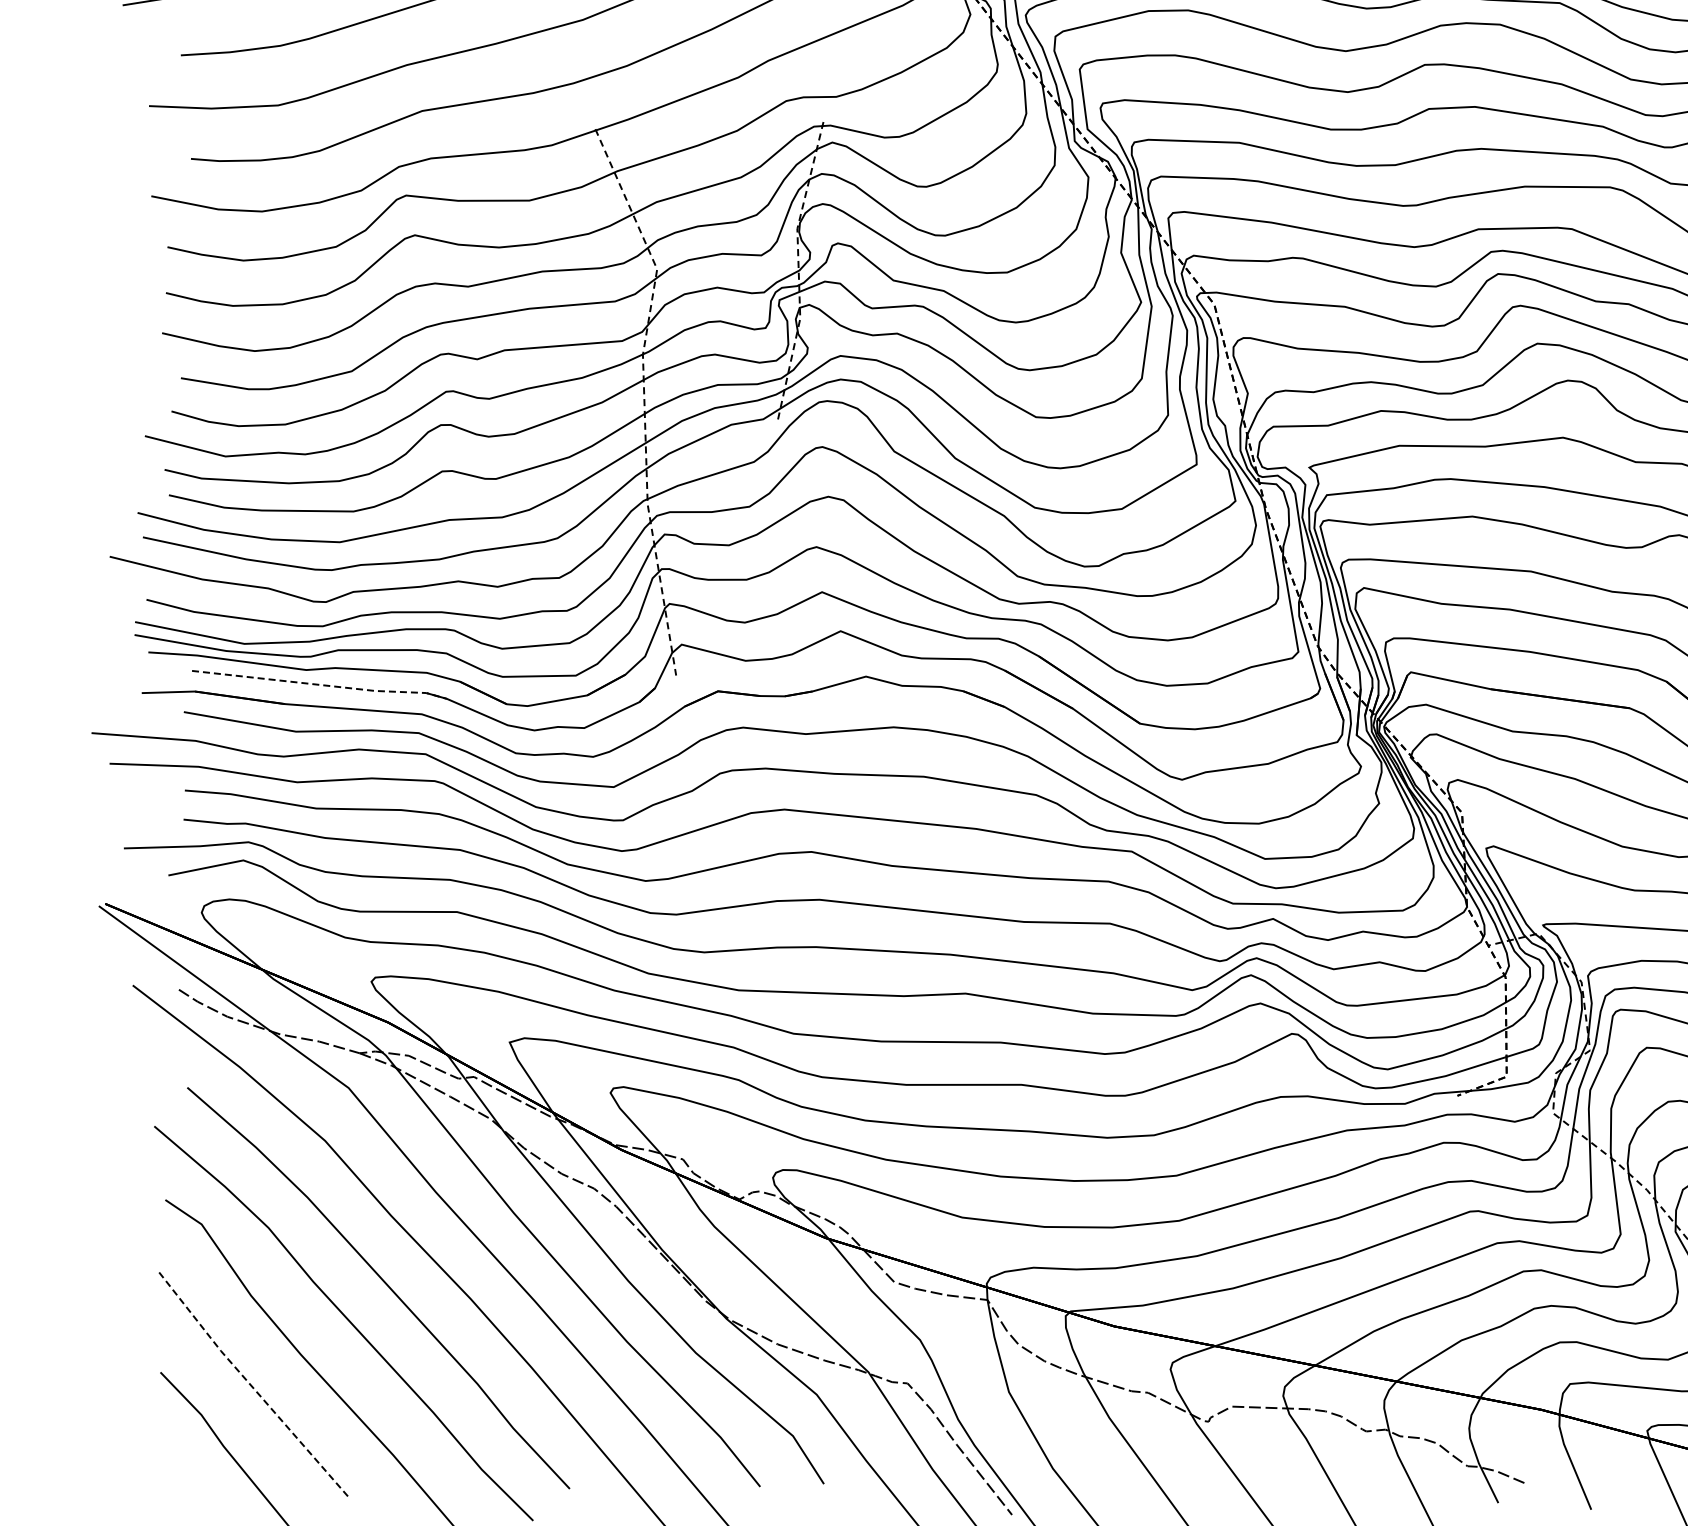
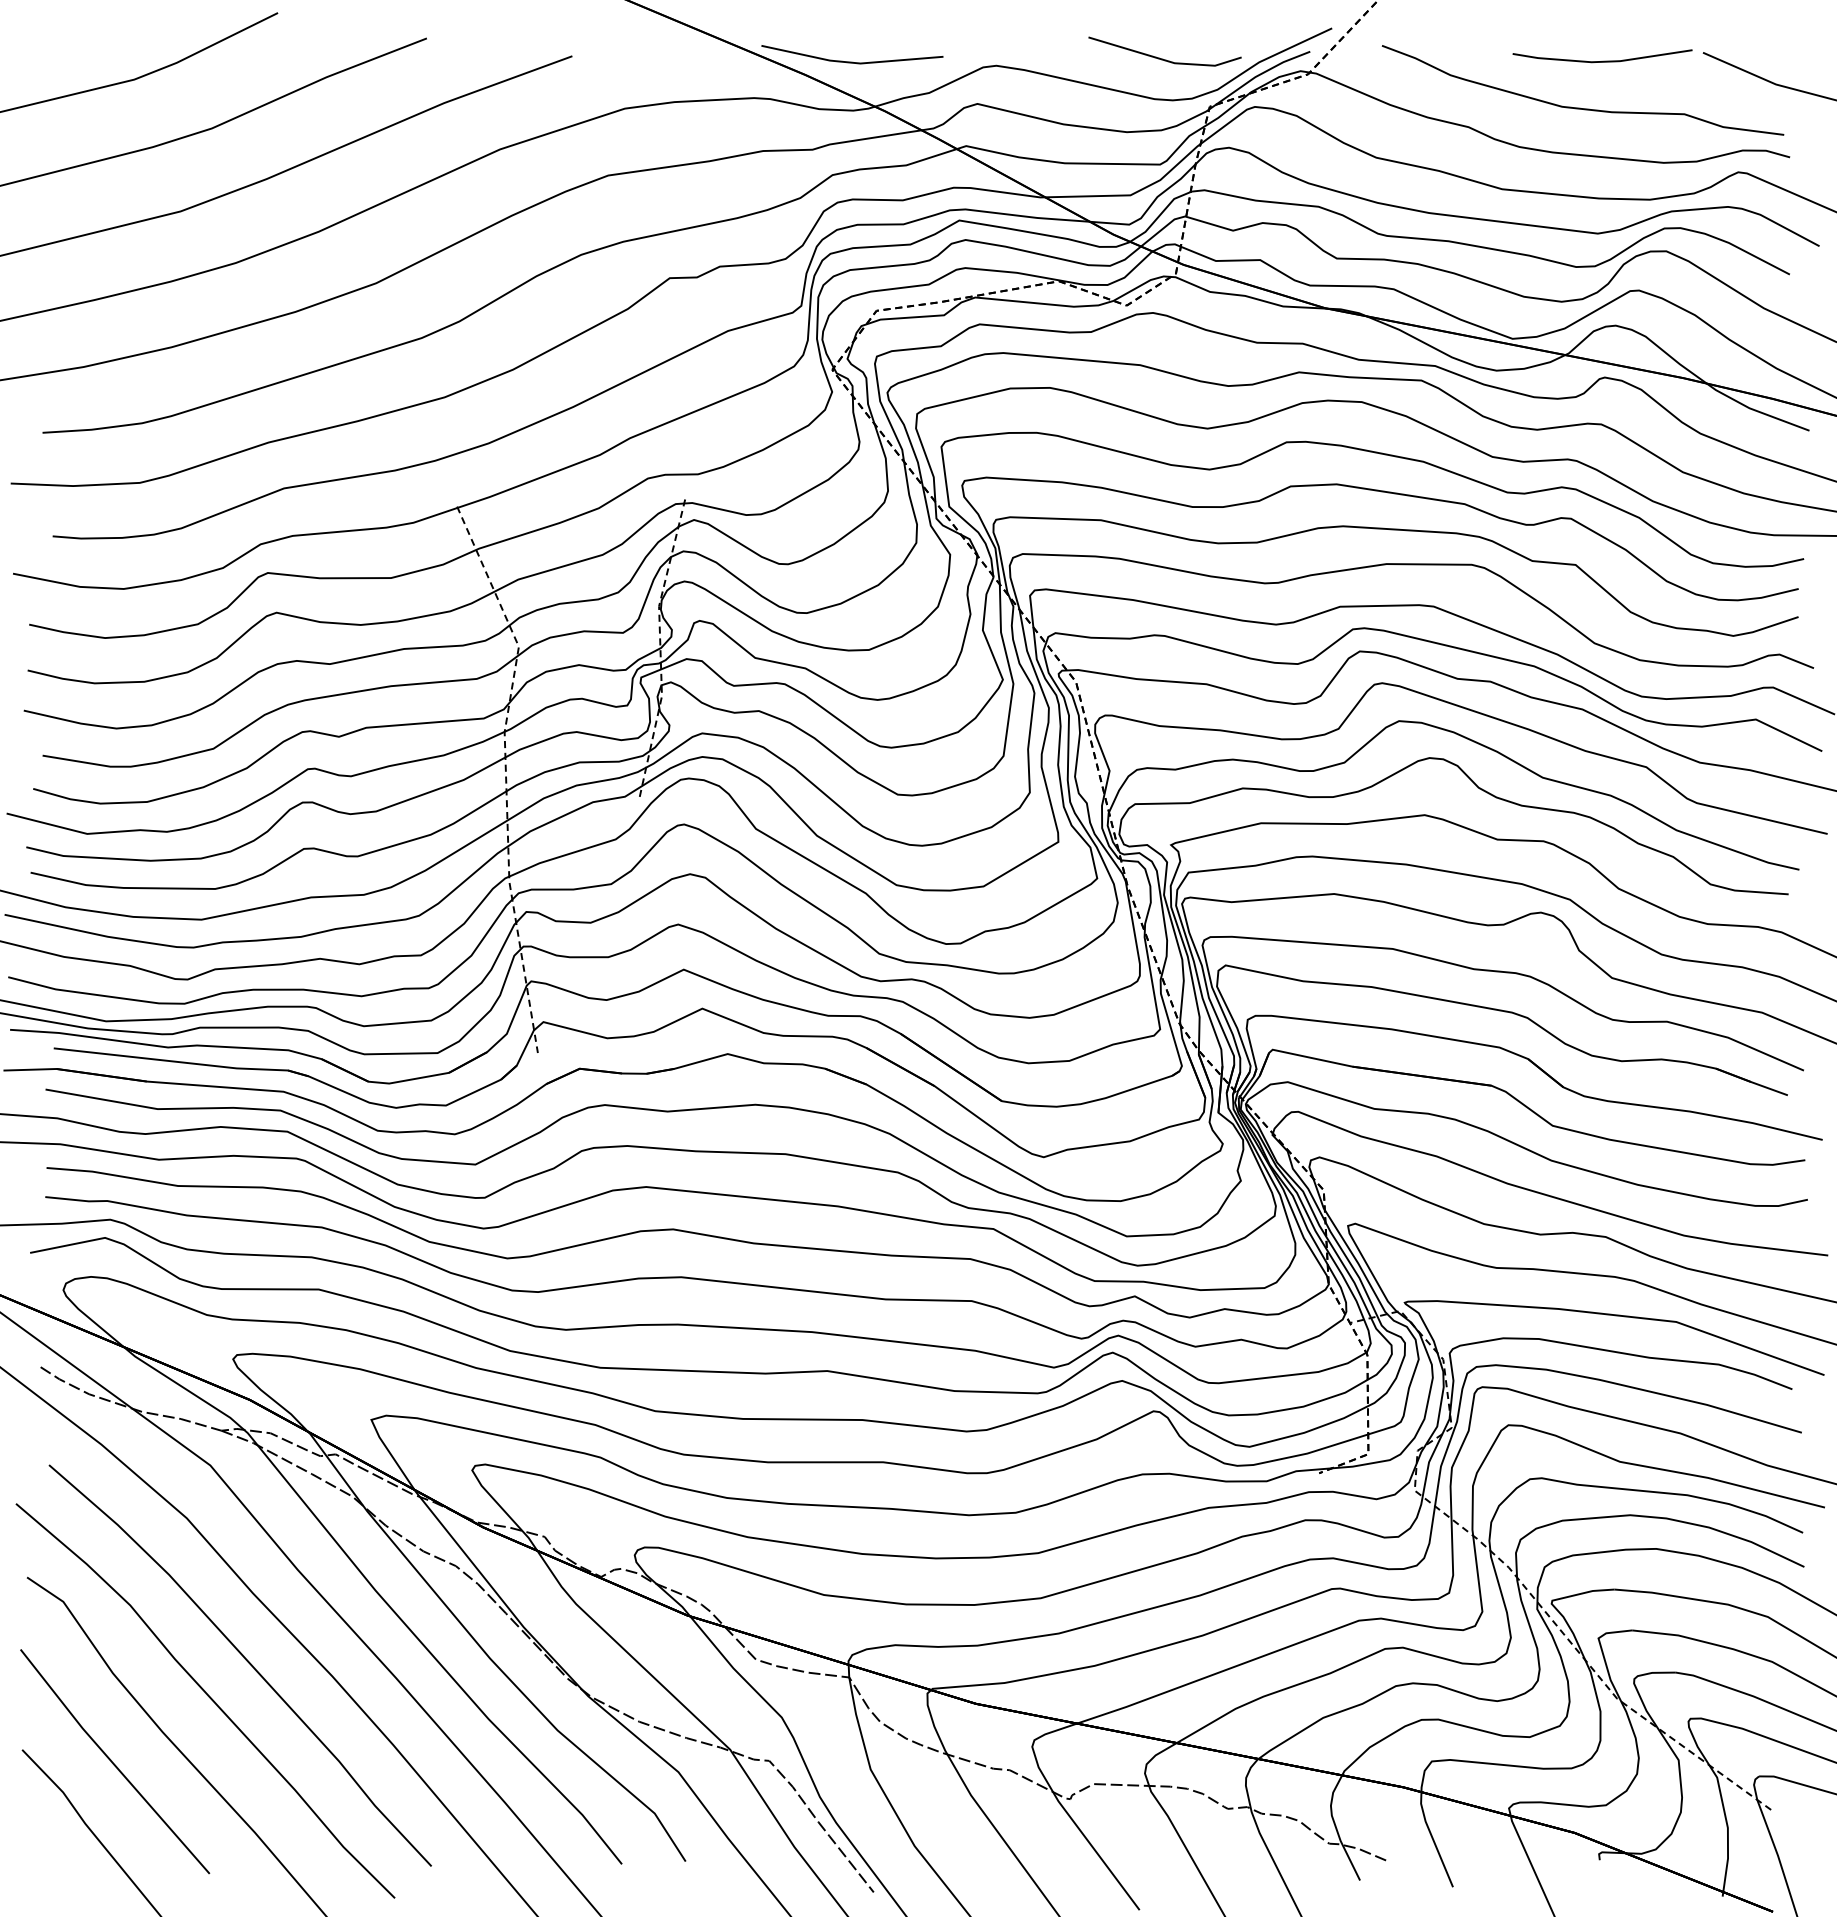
line: (321, 685) -> (183, 1062), dashed -> solid
line: (250, 1385) -> (112, 1762), dashed -> solid

